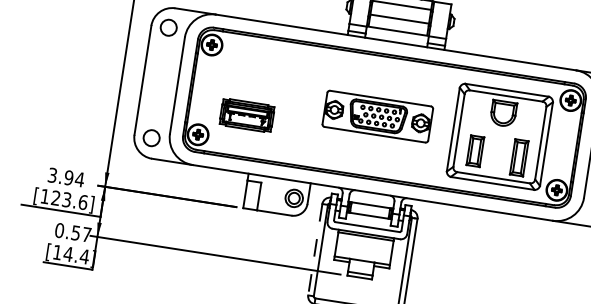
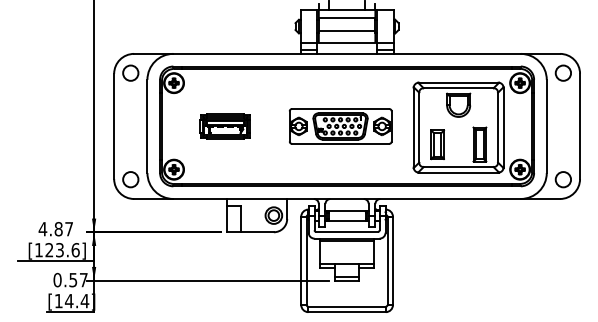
part: (246, 115) -> (224, 126), moved
text: (65, 177) -> (55, 229), 3.94 -> 4.87
line: (315, 250) -> (301, 261), dashed -> solid

